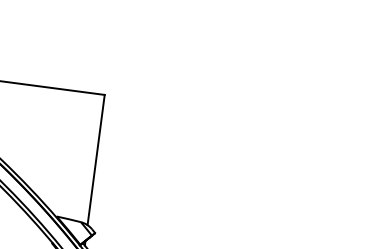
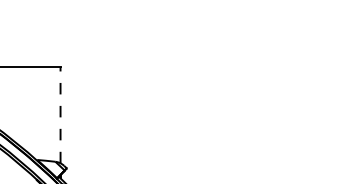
line: (96, 159) -> (60, 114), solid -> dashed

